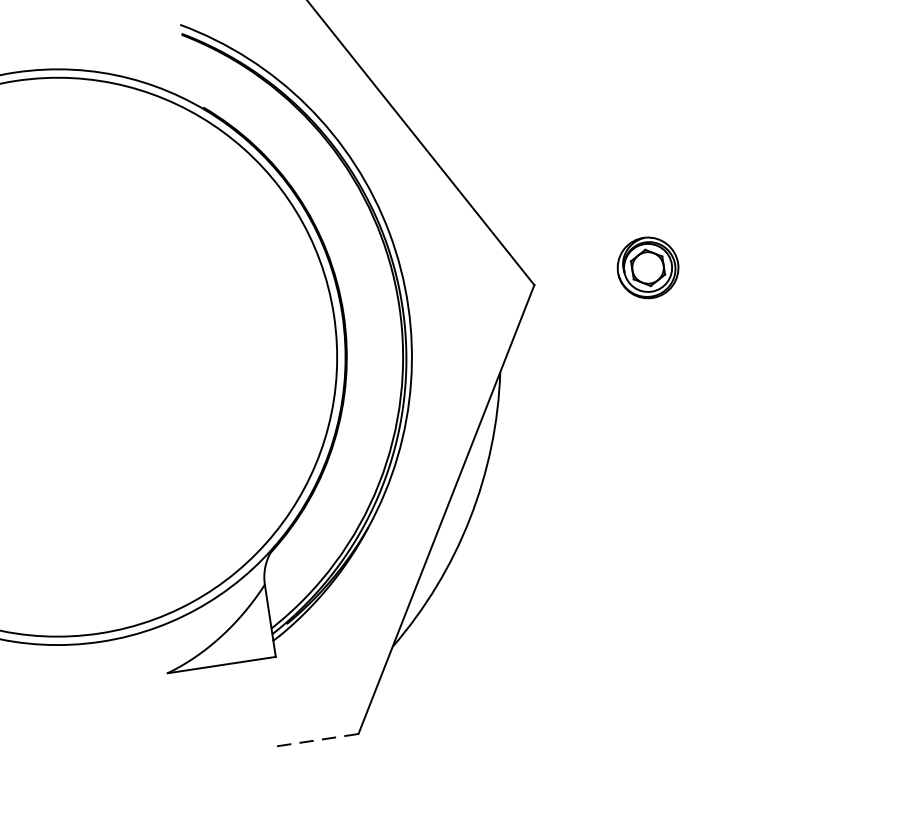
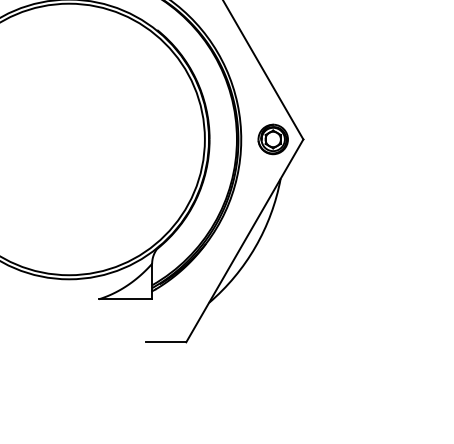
part: (646, 268) -> (272, 139), moved
line: (316, 740) -> (165, 342), dashed -> solid

